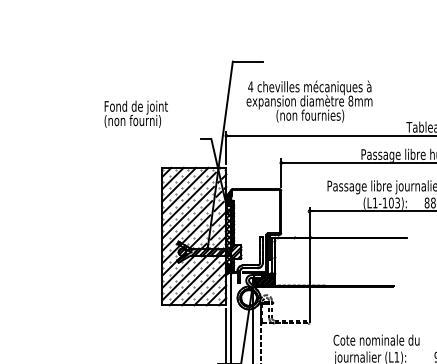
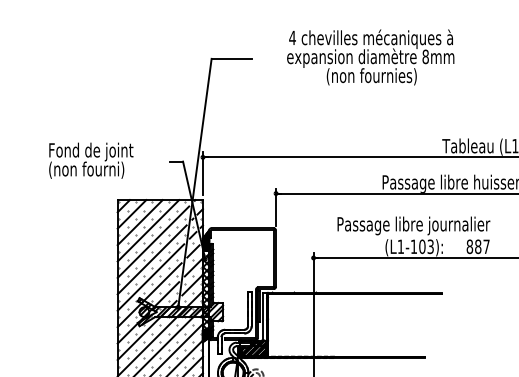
text: (309, 101) -> (370, 57), moved
text: (135, 113) -> (90, 159), moved

